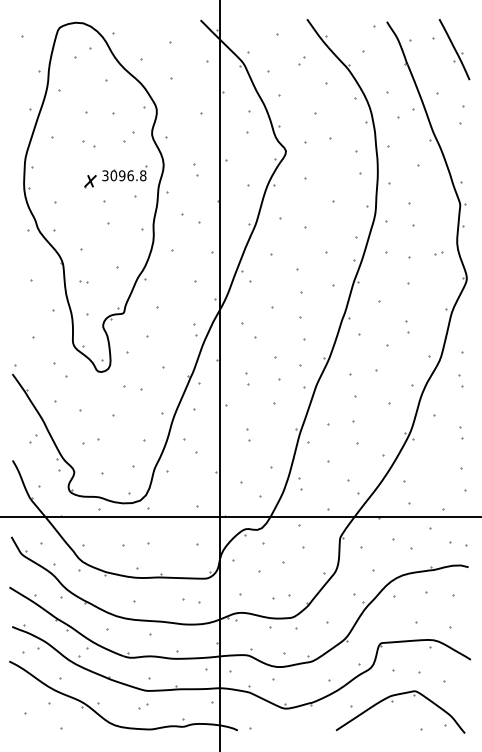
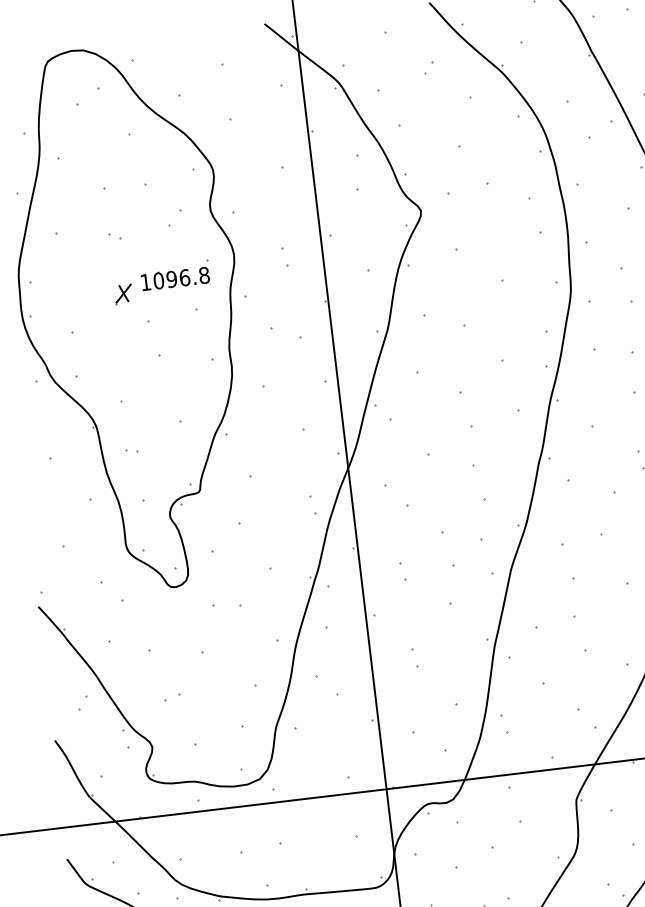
part: (89, 143) -> (115, 235), size x0.62
text: (105, 175) -> (145, 281), 3096.8 -> 1096.8
part: (90, 441) -> (171, 696), size x0.62

